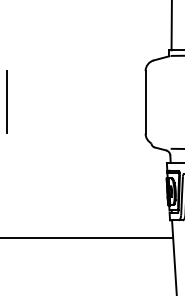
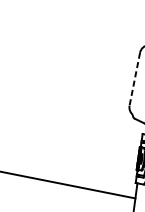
line: (6, 101) -> (17, 55), removed
line: (145, 102) -> (134, 79), solid -> dashed

